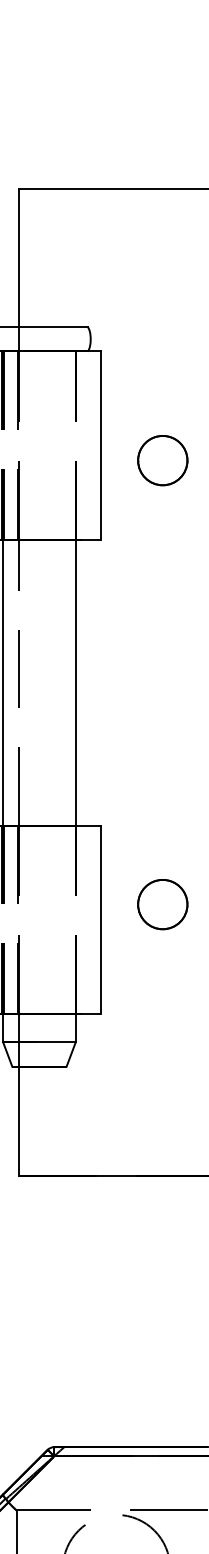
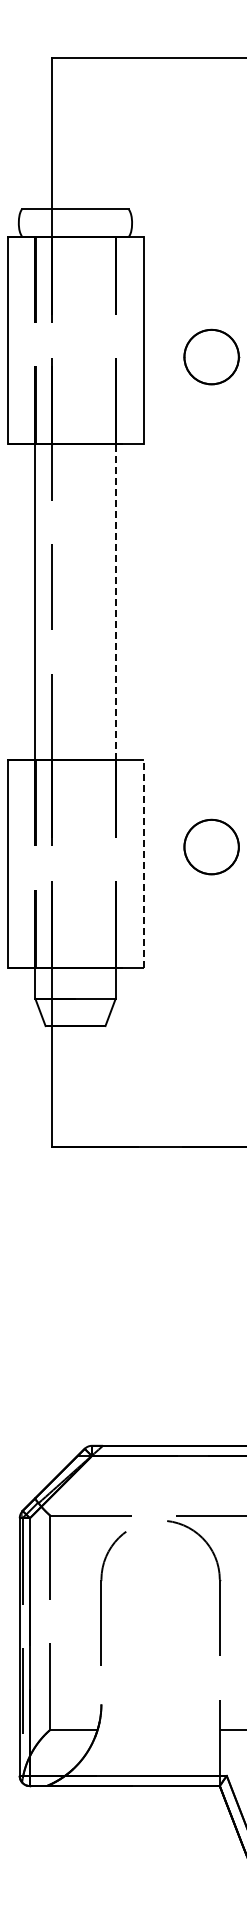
line: (75, 682) -> (115, 602), solid -> dashed
line: (101, 919) -> (143, 863), solid -> dashed

